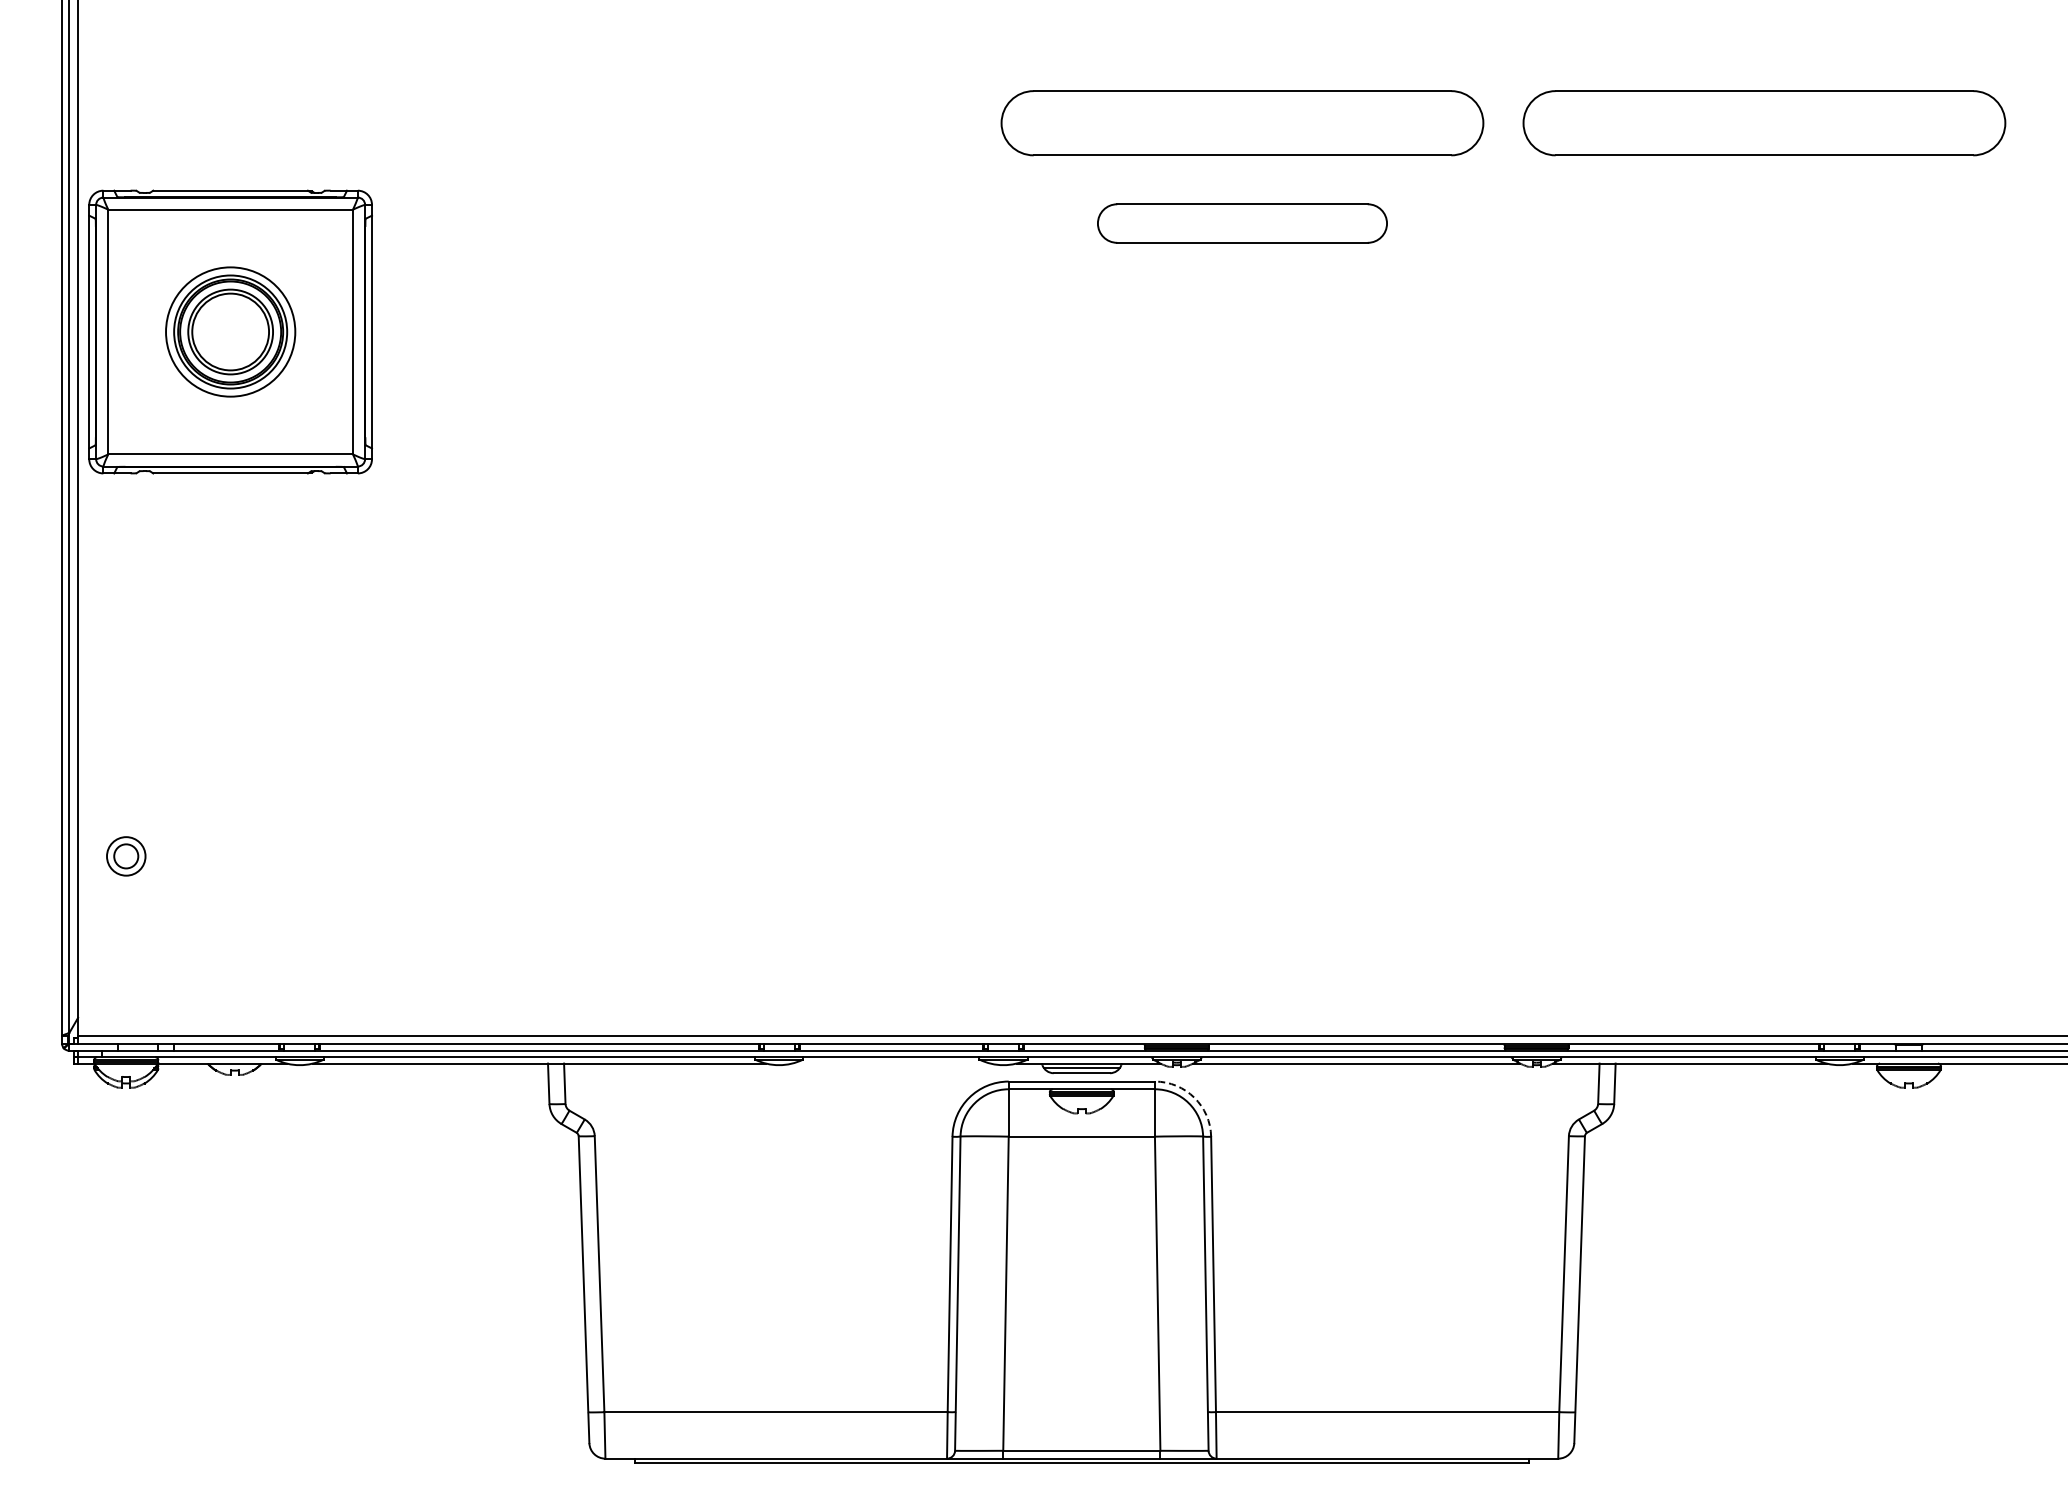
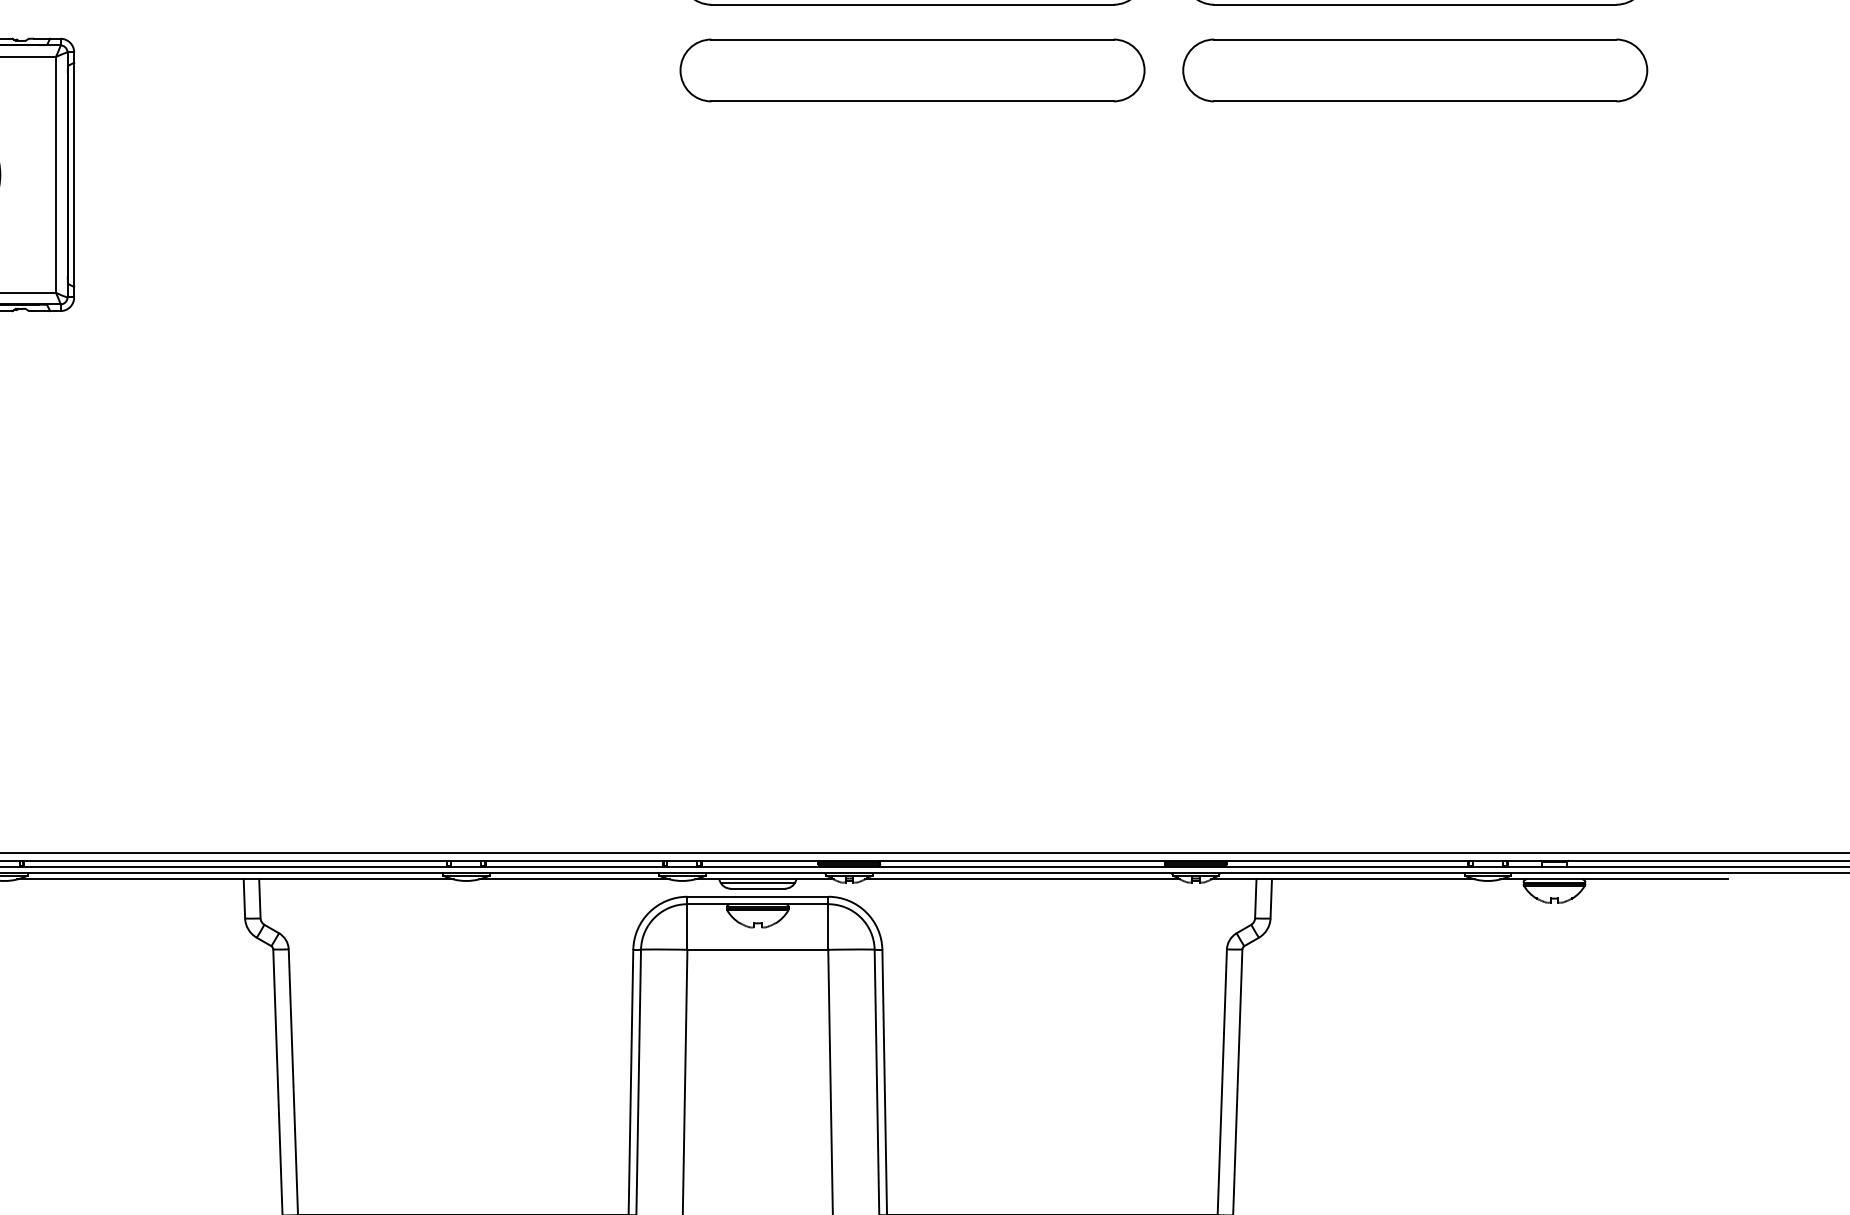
part: (1242, 223) -> (912, 70), size x1.67
part: (1764, 223) -> (1415, 70), added
line: (891, 1063) -> (574, 879), added
arc: (1194, 1097) -> (866, 912), dashed -> solid

